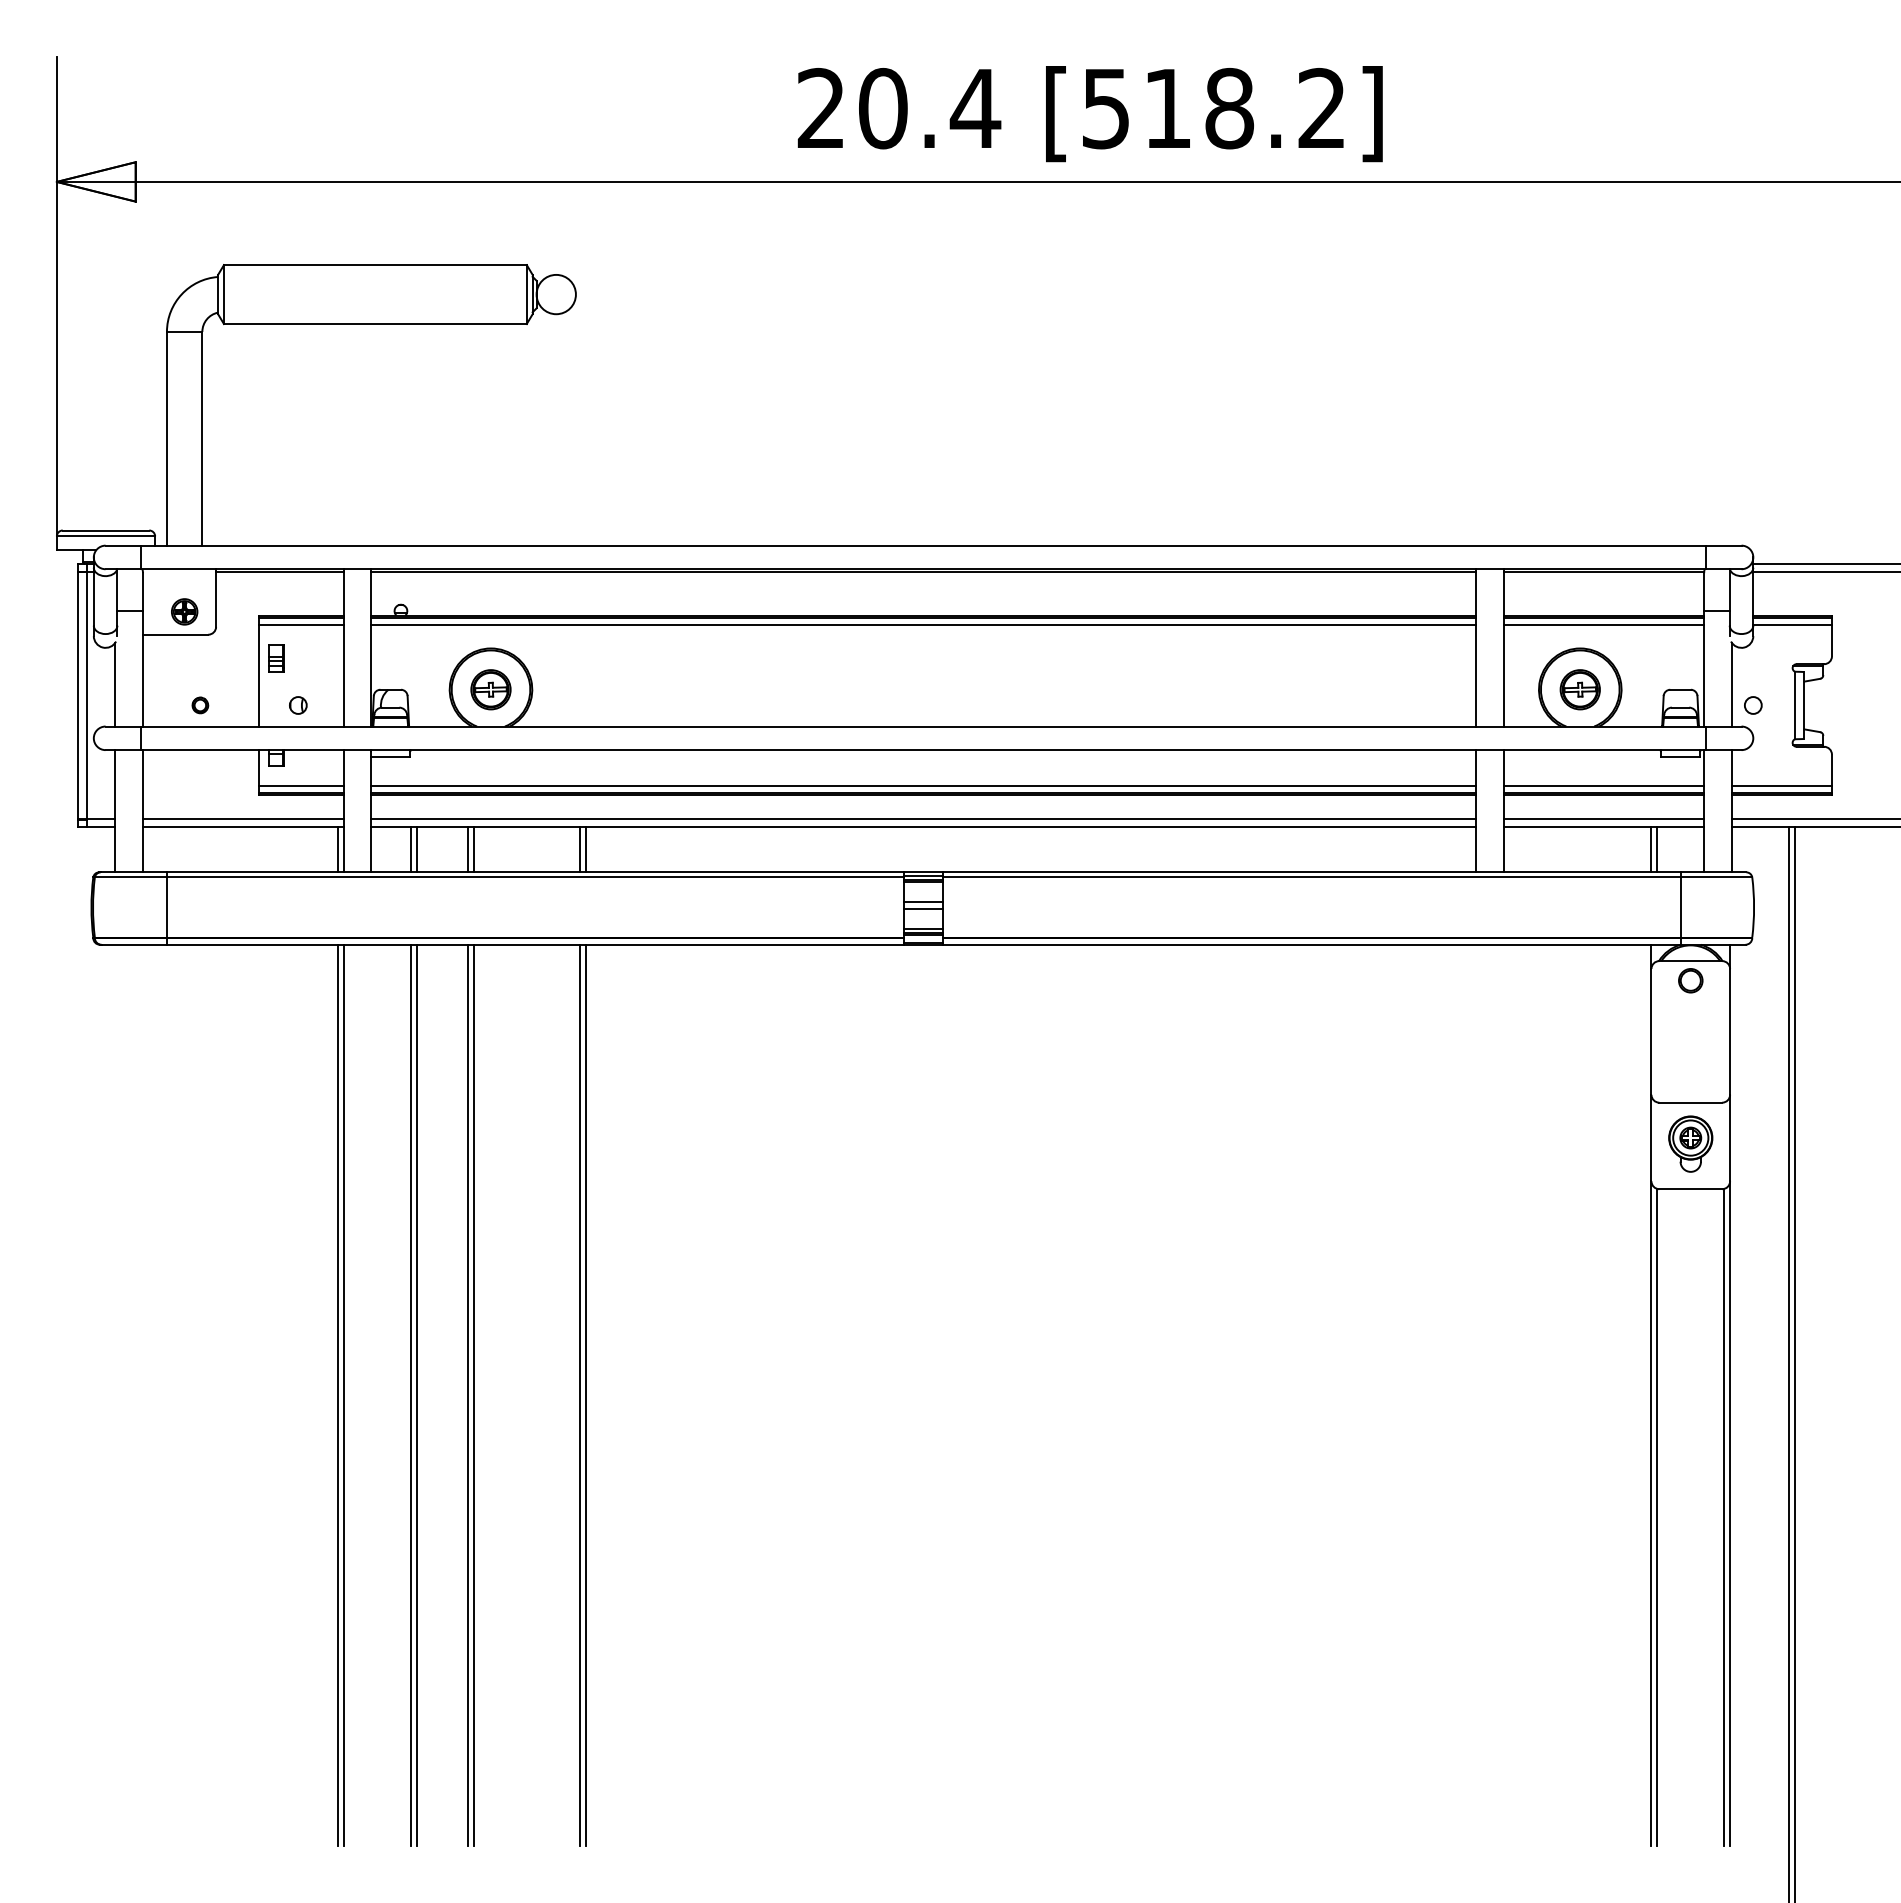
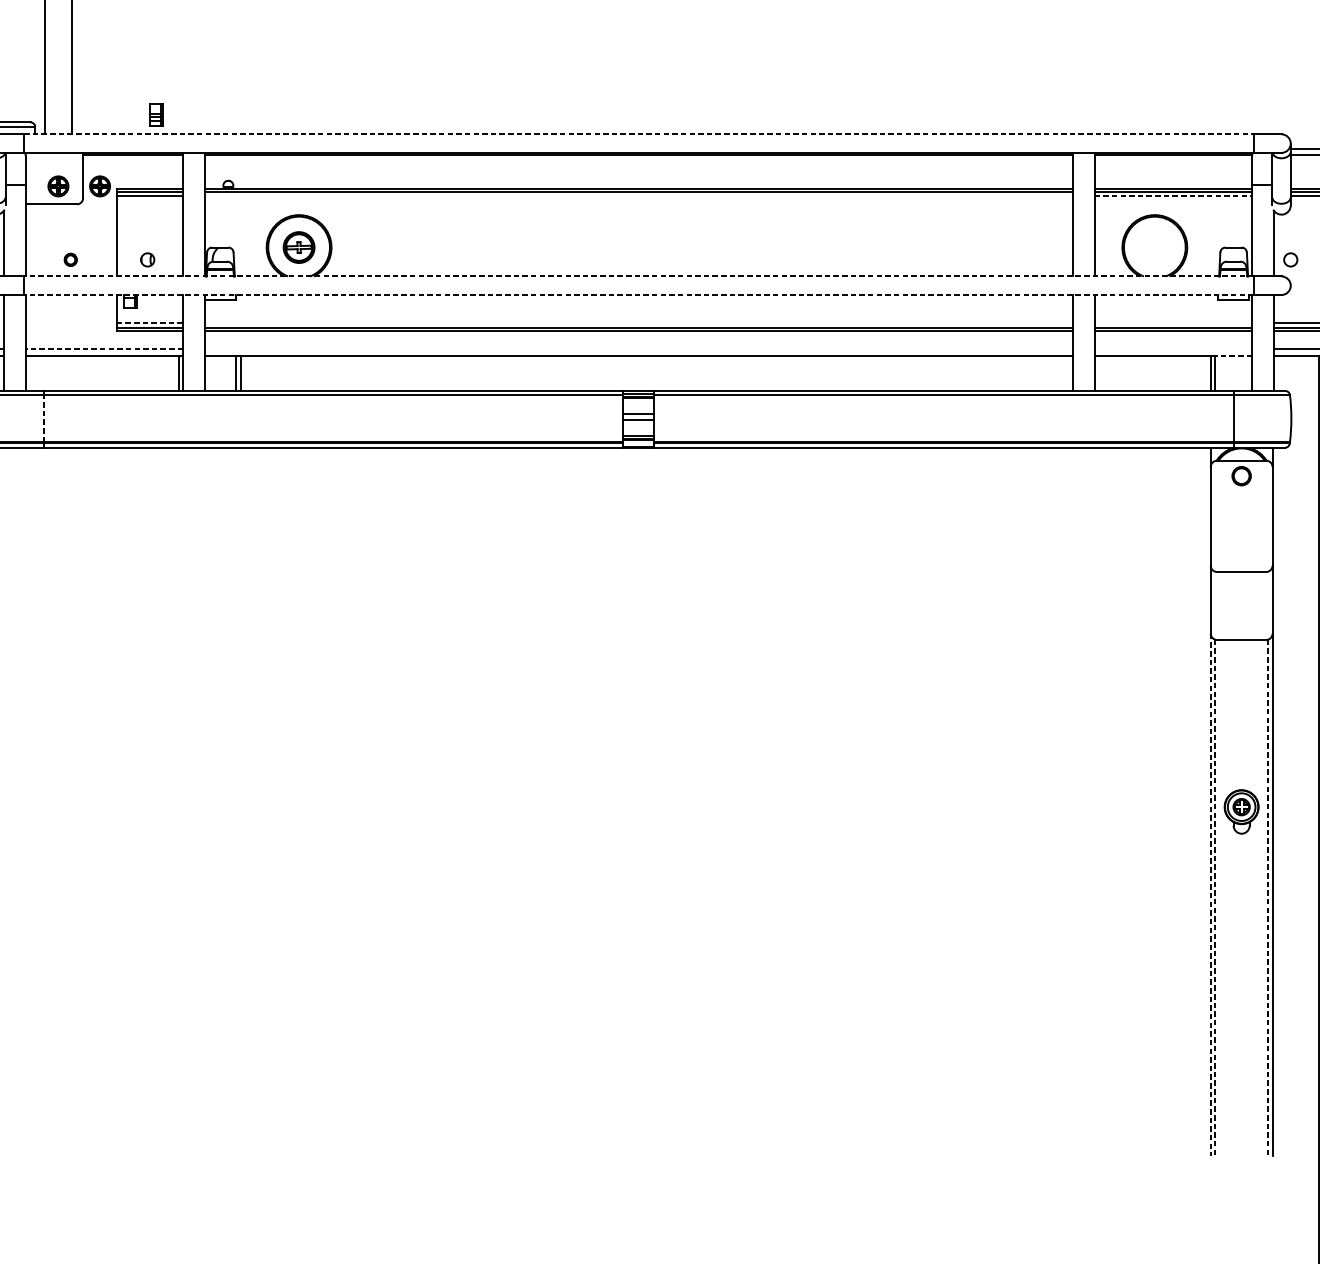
line: (923, 545) -> (638, 134), solid -> dashed
part: (237, 611) -> (99, 186), added
line: (923, 624) -> (638, 196), removed
line: (1604, 624) -> (1173, 196), solid -> dashed
part: (276, 658) -> (156, 115), moved
part: (1579, 689) -> (1154, 247), removed
line: (923, 726) -> (638, 276), solid -> dashed
line: (923, 750) -> (638, 295), solid -> dashed
line: (301, 786) -> (150, 323), solid -> dashed
line: (923, 786) -> (638, 323), removed
line: (1603, 786) -> (1173, 323), removed
line: (242, 819) -> (103, 349), solid -> dashed
line: (923, 819) -> (638, 349), removed
line: (1603, 819) -> (1173, 349), removed
line: (1680, 827) -> (1233, 355), solid -> dashed
line: (467, 849) -> (280, 373), removed
line: (473, 849) -> (285, 373), removed
line: (579, 849) -> (368, 373), removed
line: (585, 849) -> (373, 373), removed
line: (166, 906) -> (44, 417), solid -> dashed
part: (1690, 1143) -> (1241, 811), moved
line: (338, 1394) -> (179, 801), removed
line: (343, 1394) -> (183, 801), removed
line: (410, 1394) -> (235, 801), removed
line: (416, 1394) -> (240, 801), removed
line: (467, 1394) -> (280, 801), removed
line: (473, 1394) -> (285, 801), removed
line: (579, 1394) -> (368, 801), removed
line: (585, 1394) -> (373, 801), removed
line: (1651, 1514) -> (1210, 895), solid -> dashed
line: (1657, 1517) -> (1215, 897), solid -> dashed
line: (1724, 1517) -> (1268, 897), solid -> dashed

